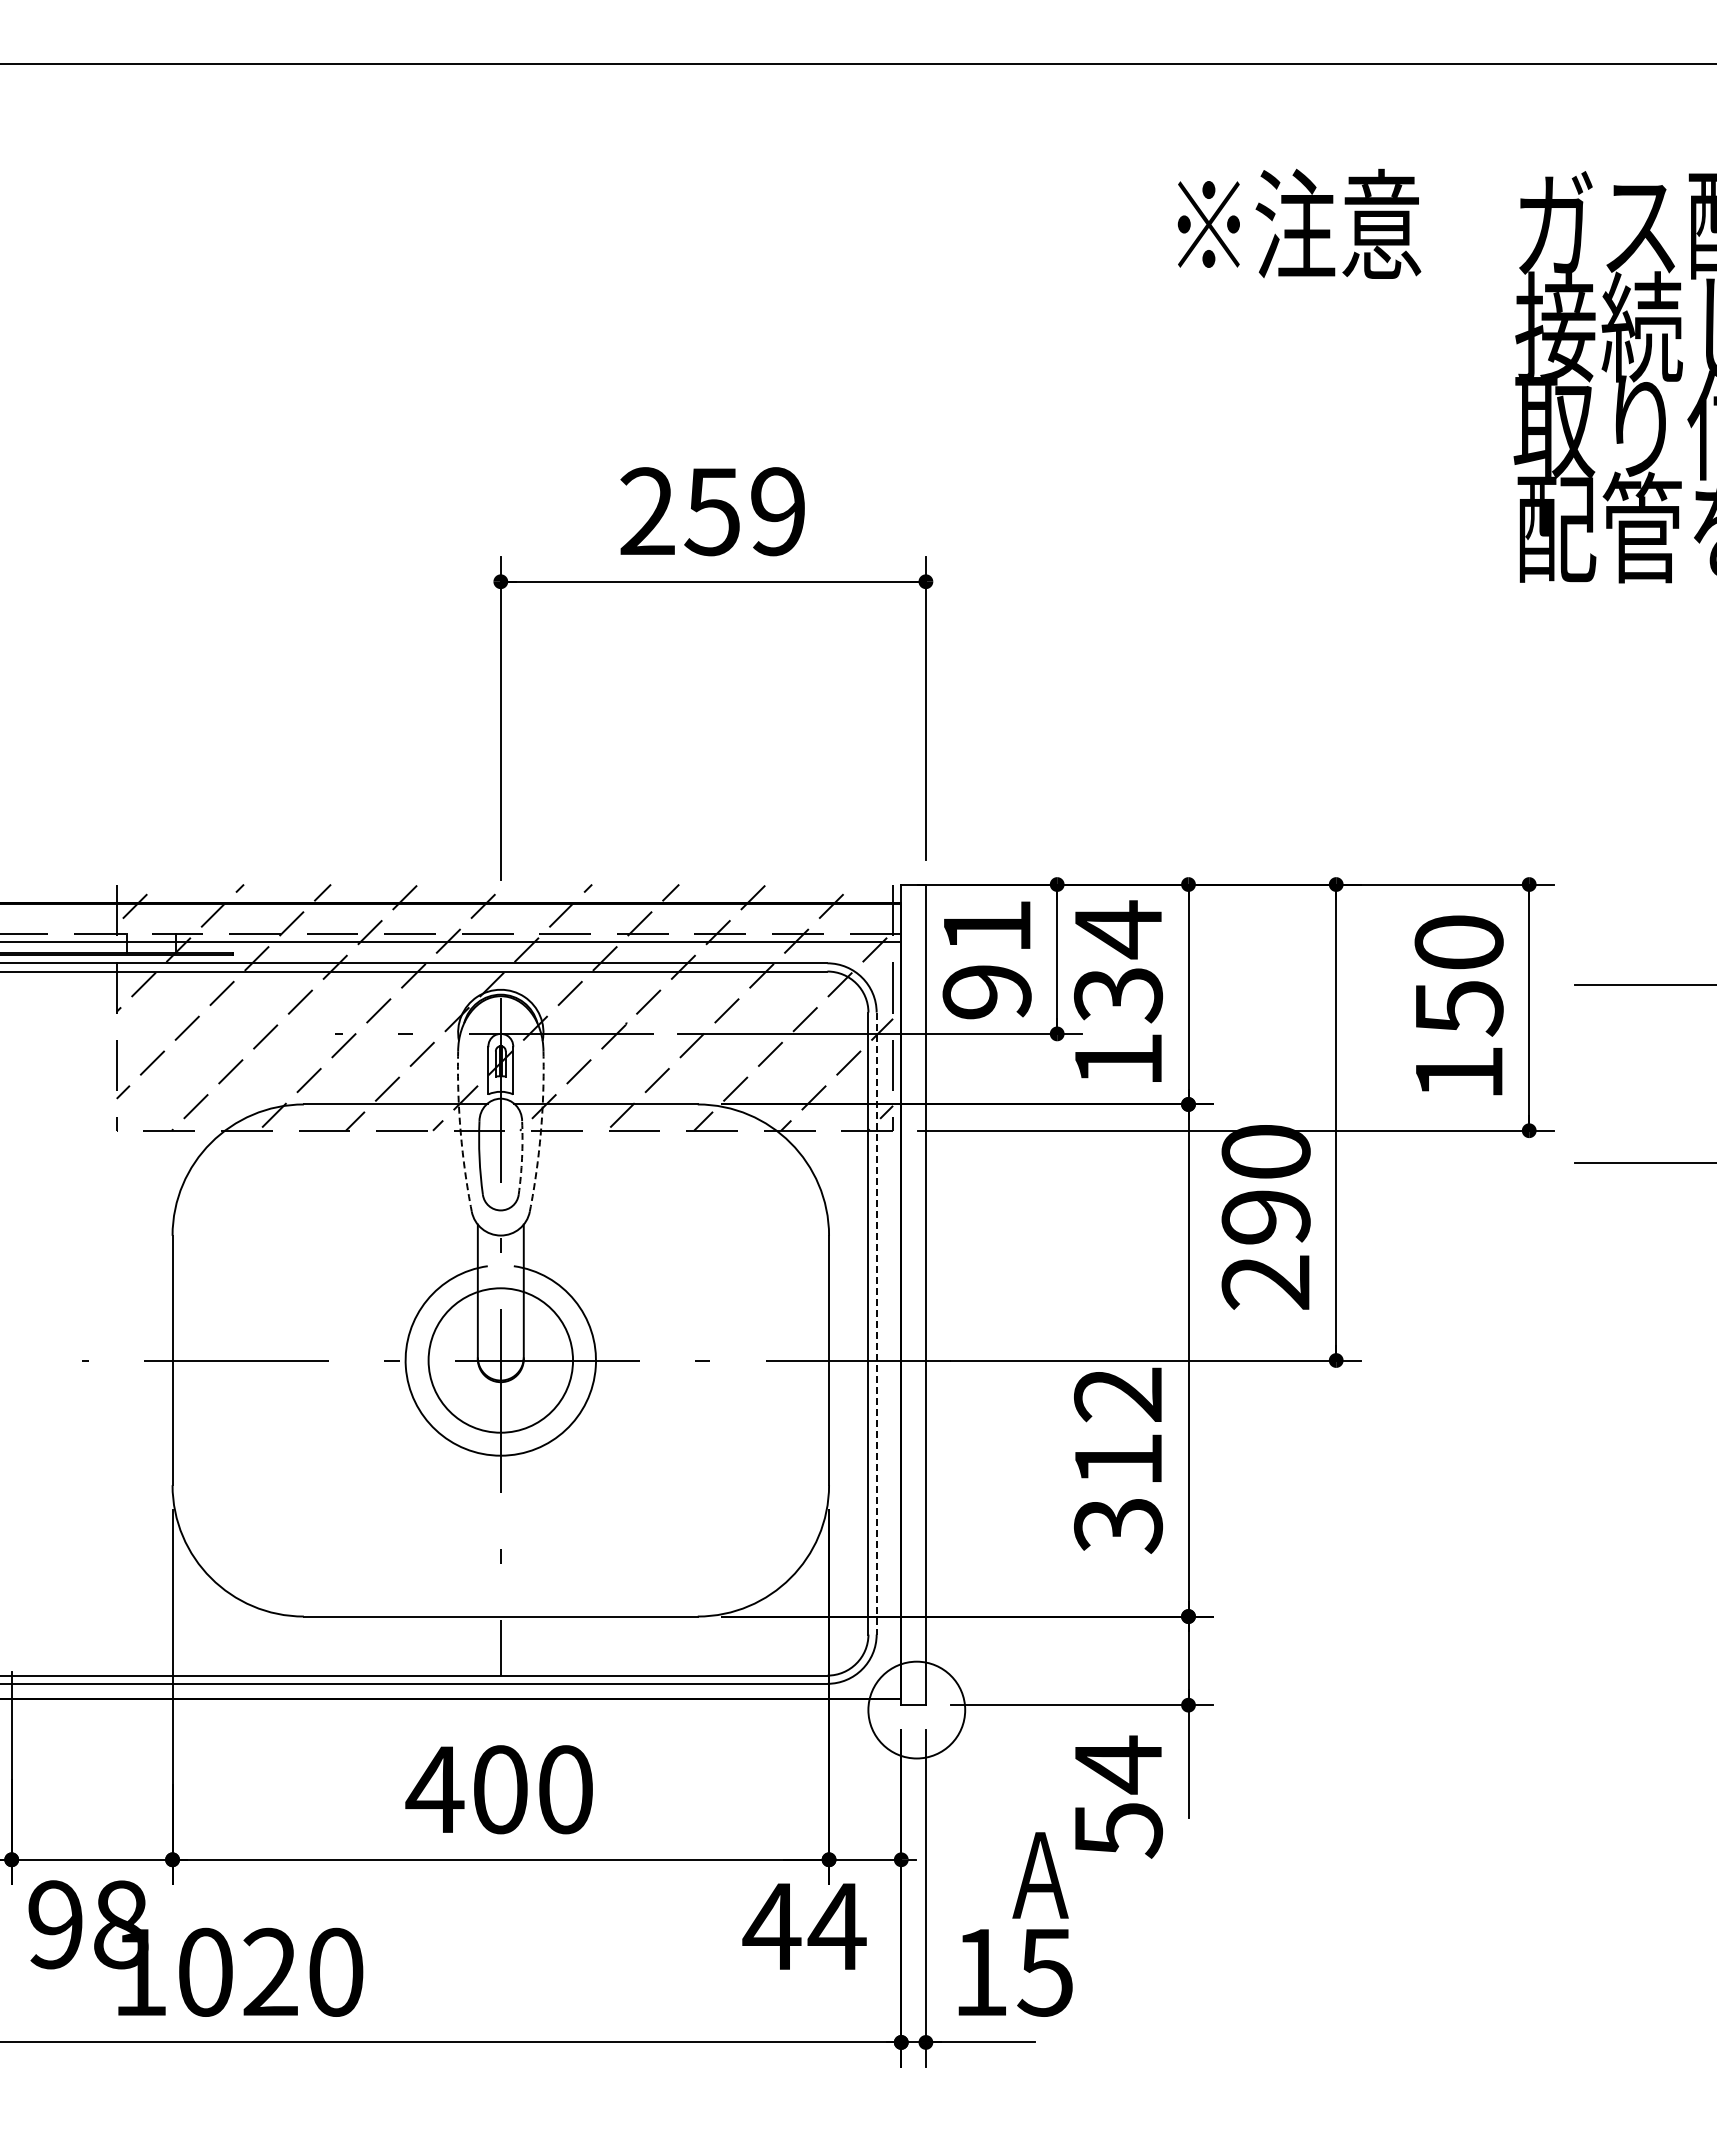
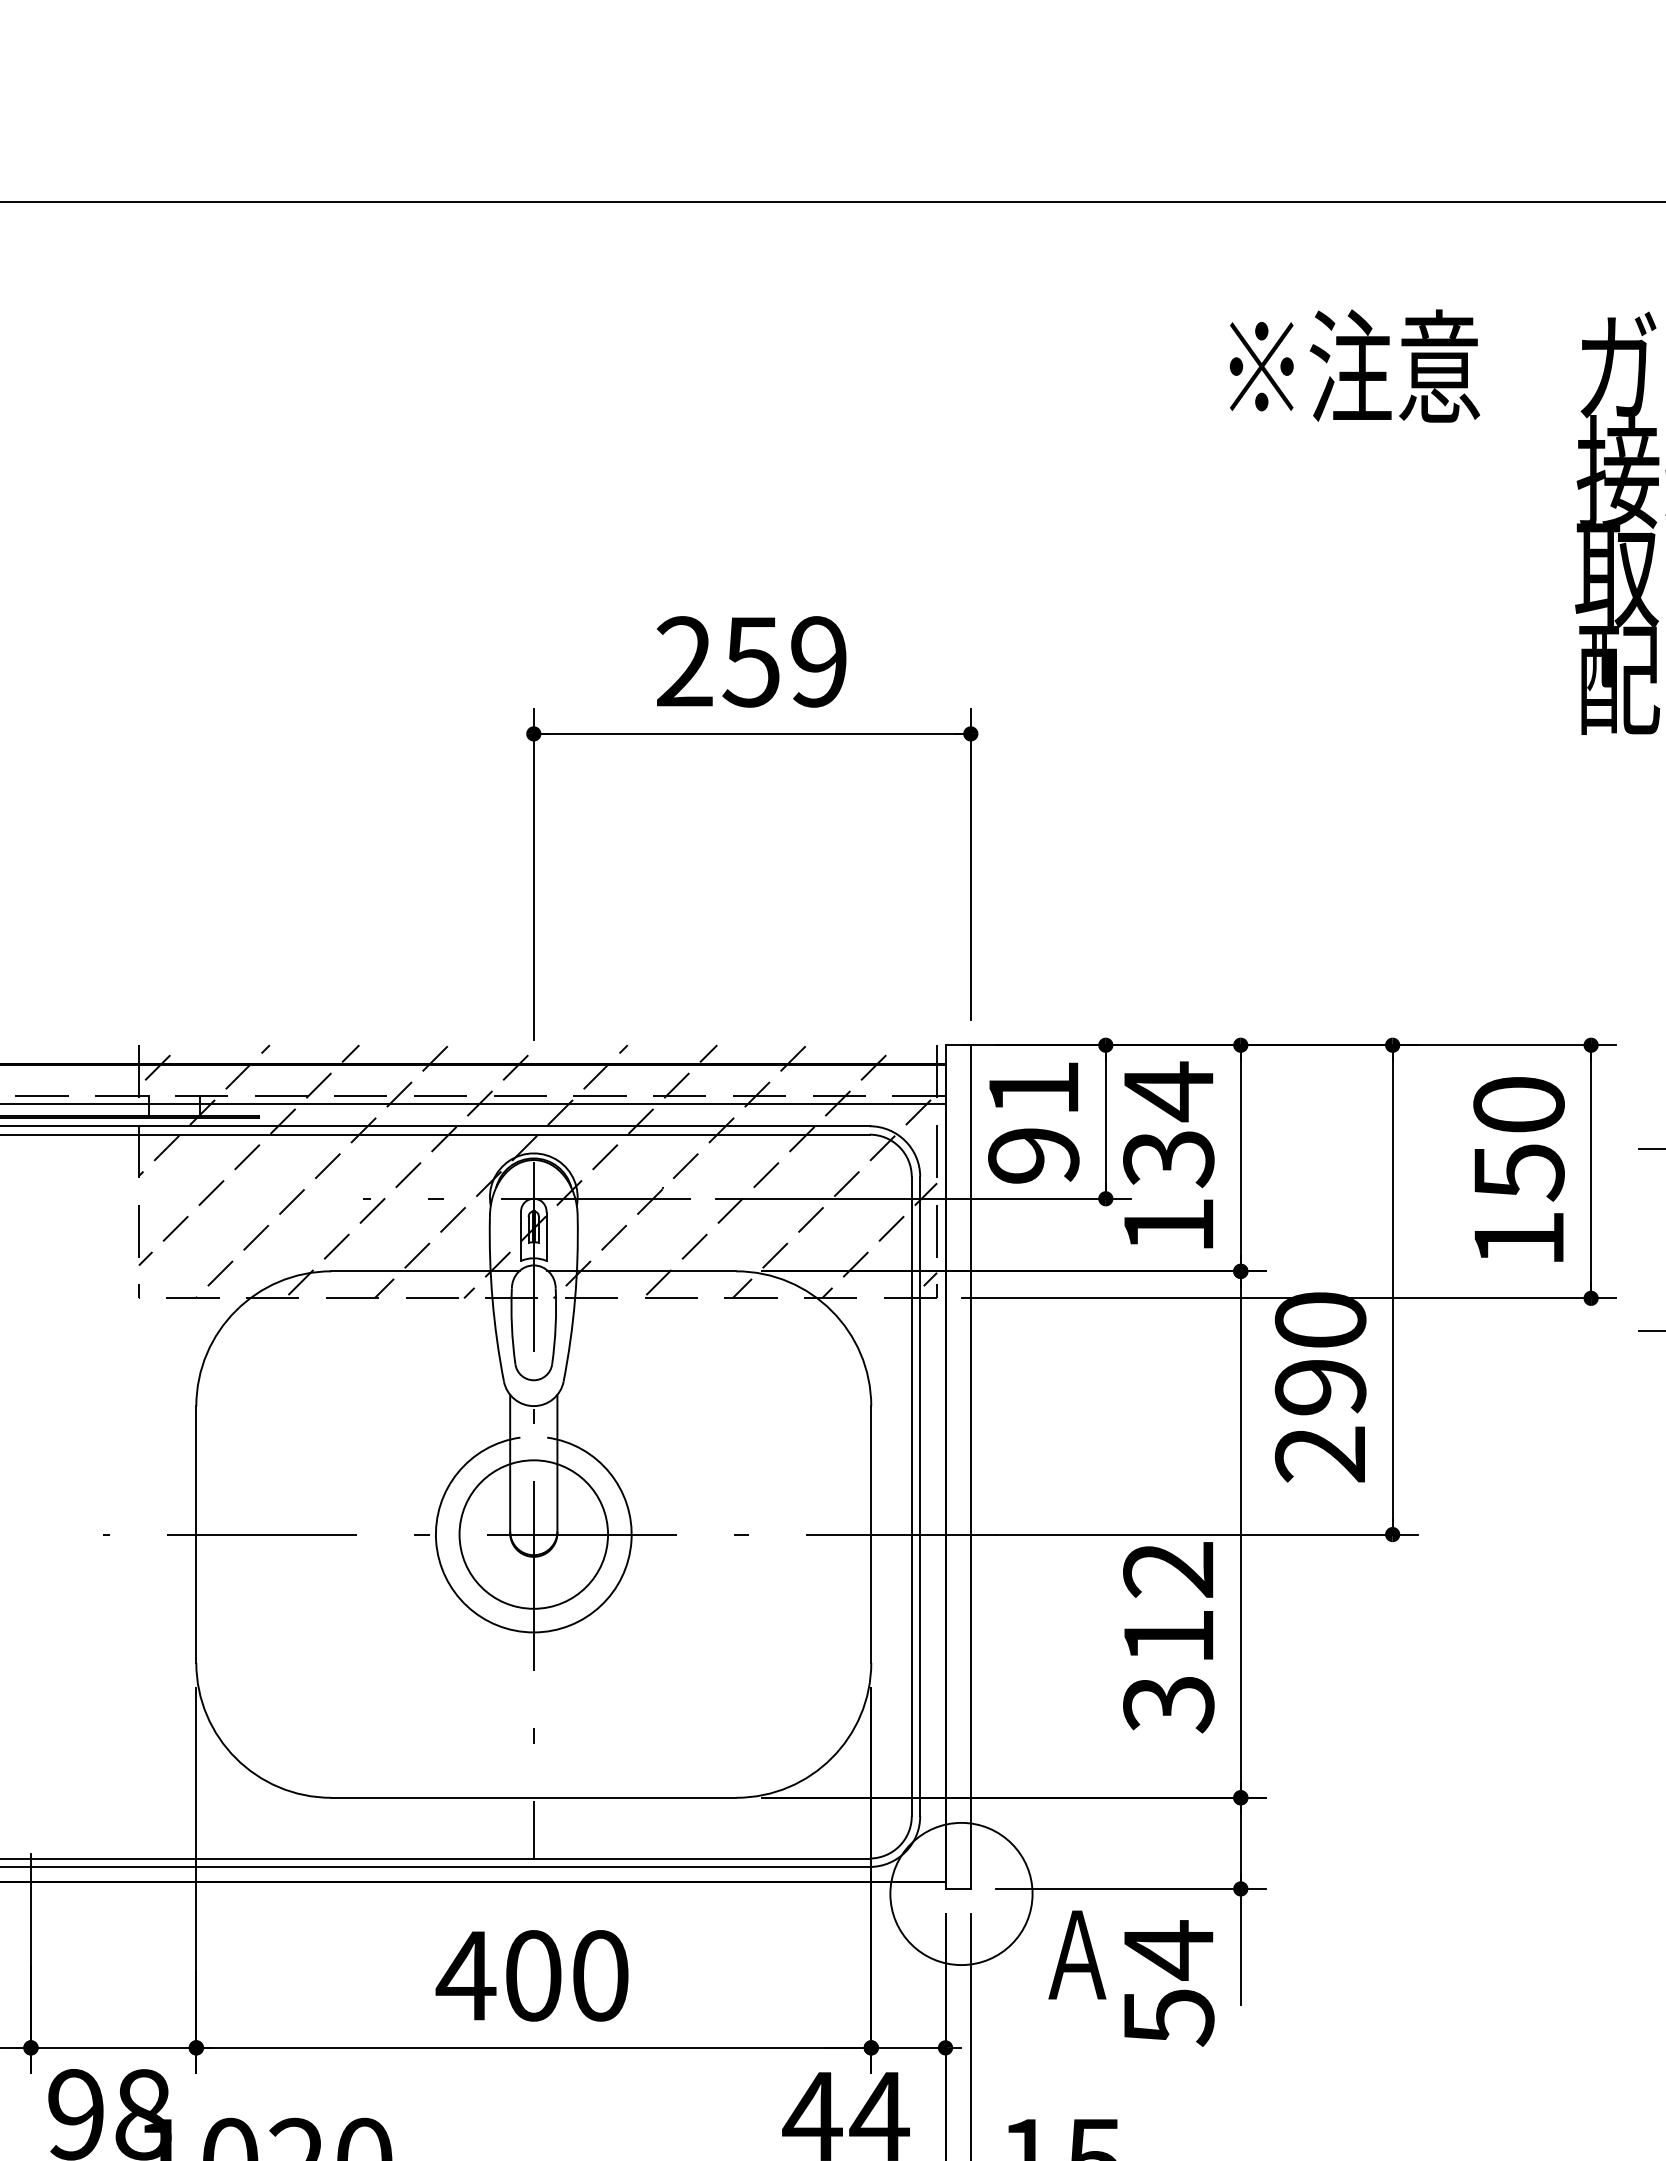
arc: (460, 1132) -> (492, 1300), dashed -> solid
arc: (540, 1132) -> (574, 1300), dashed -> solid
arc: (522, 1158) -> (556, 1326), dashed -> solid
line: (876, 1324) -> (920, 1497), dashed -> solid
circle: (916, 1709) -> (961, 1893), size x1.43
text: (1040, 1875) -> (1077, 1955), moved

